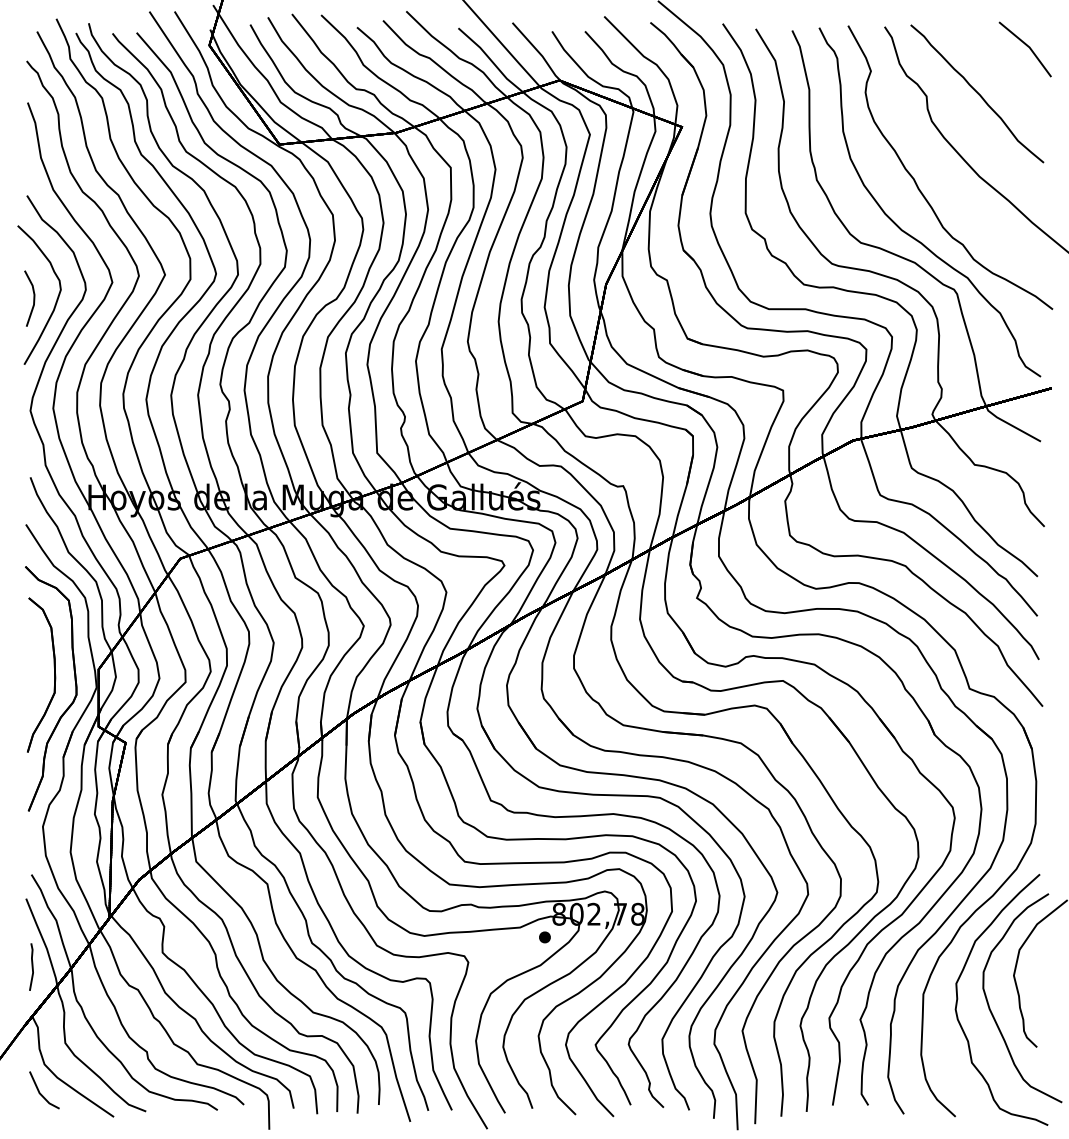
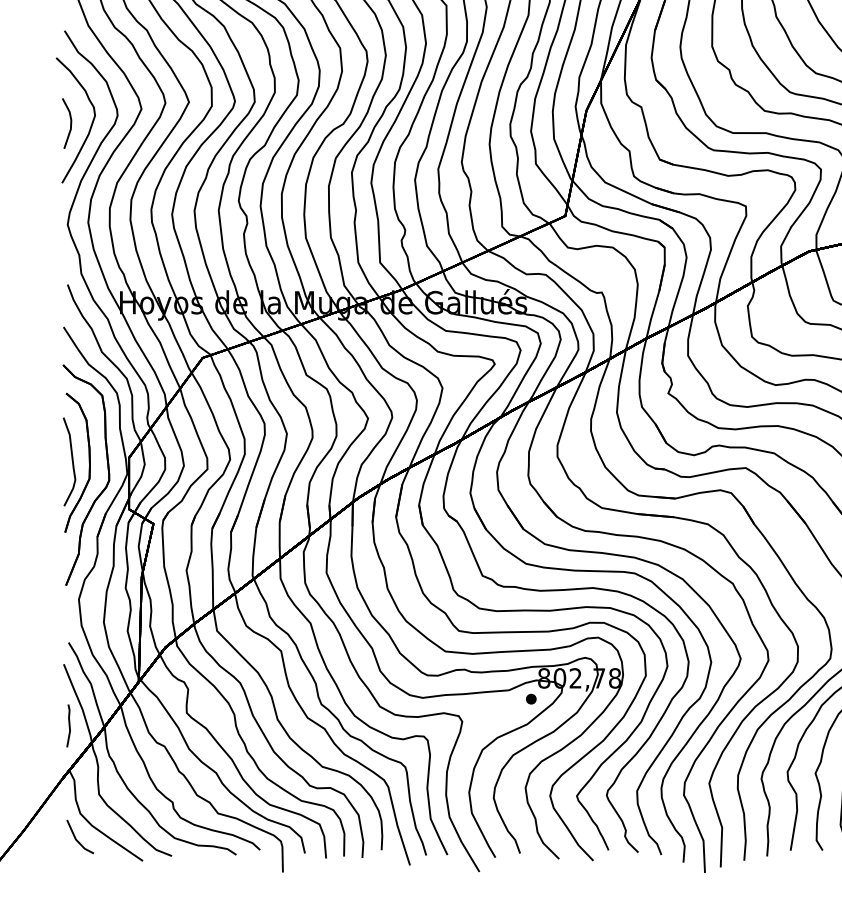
part: (32, 673) -> (69, 461), added

